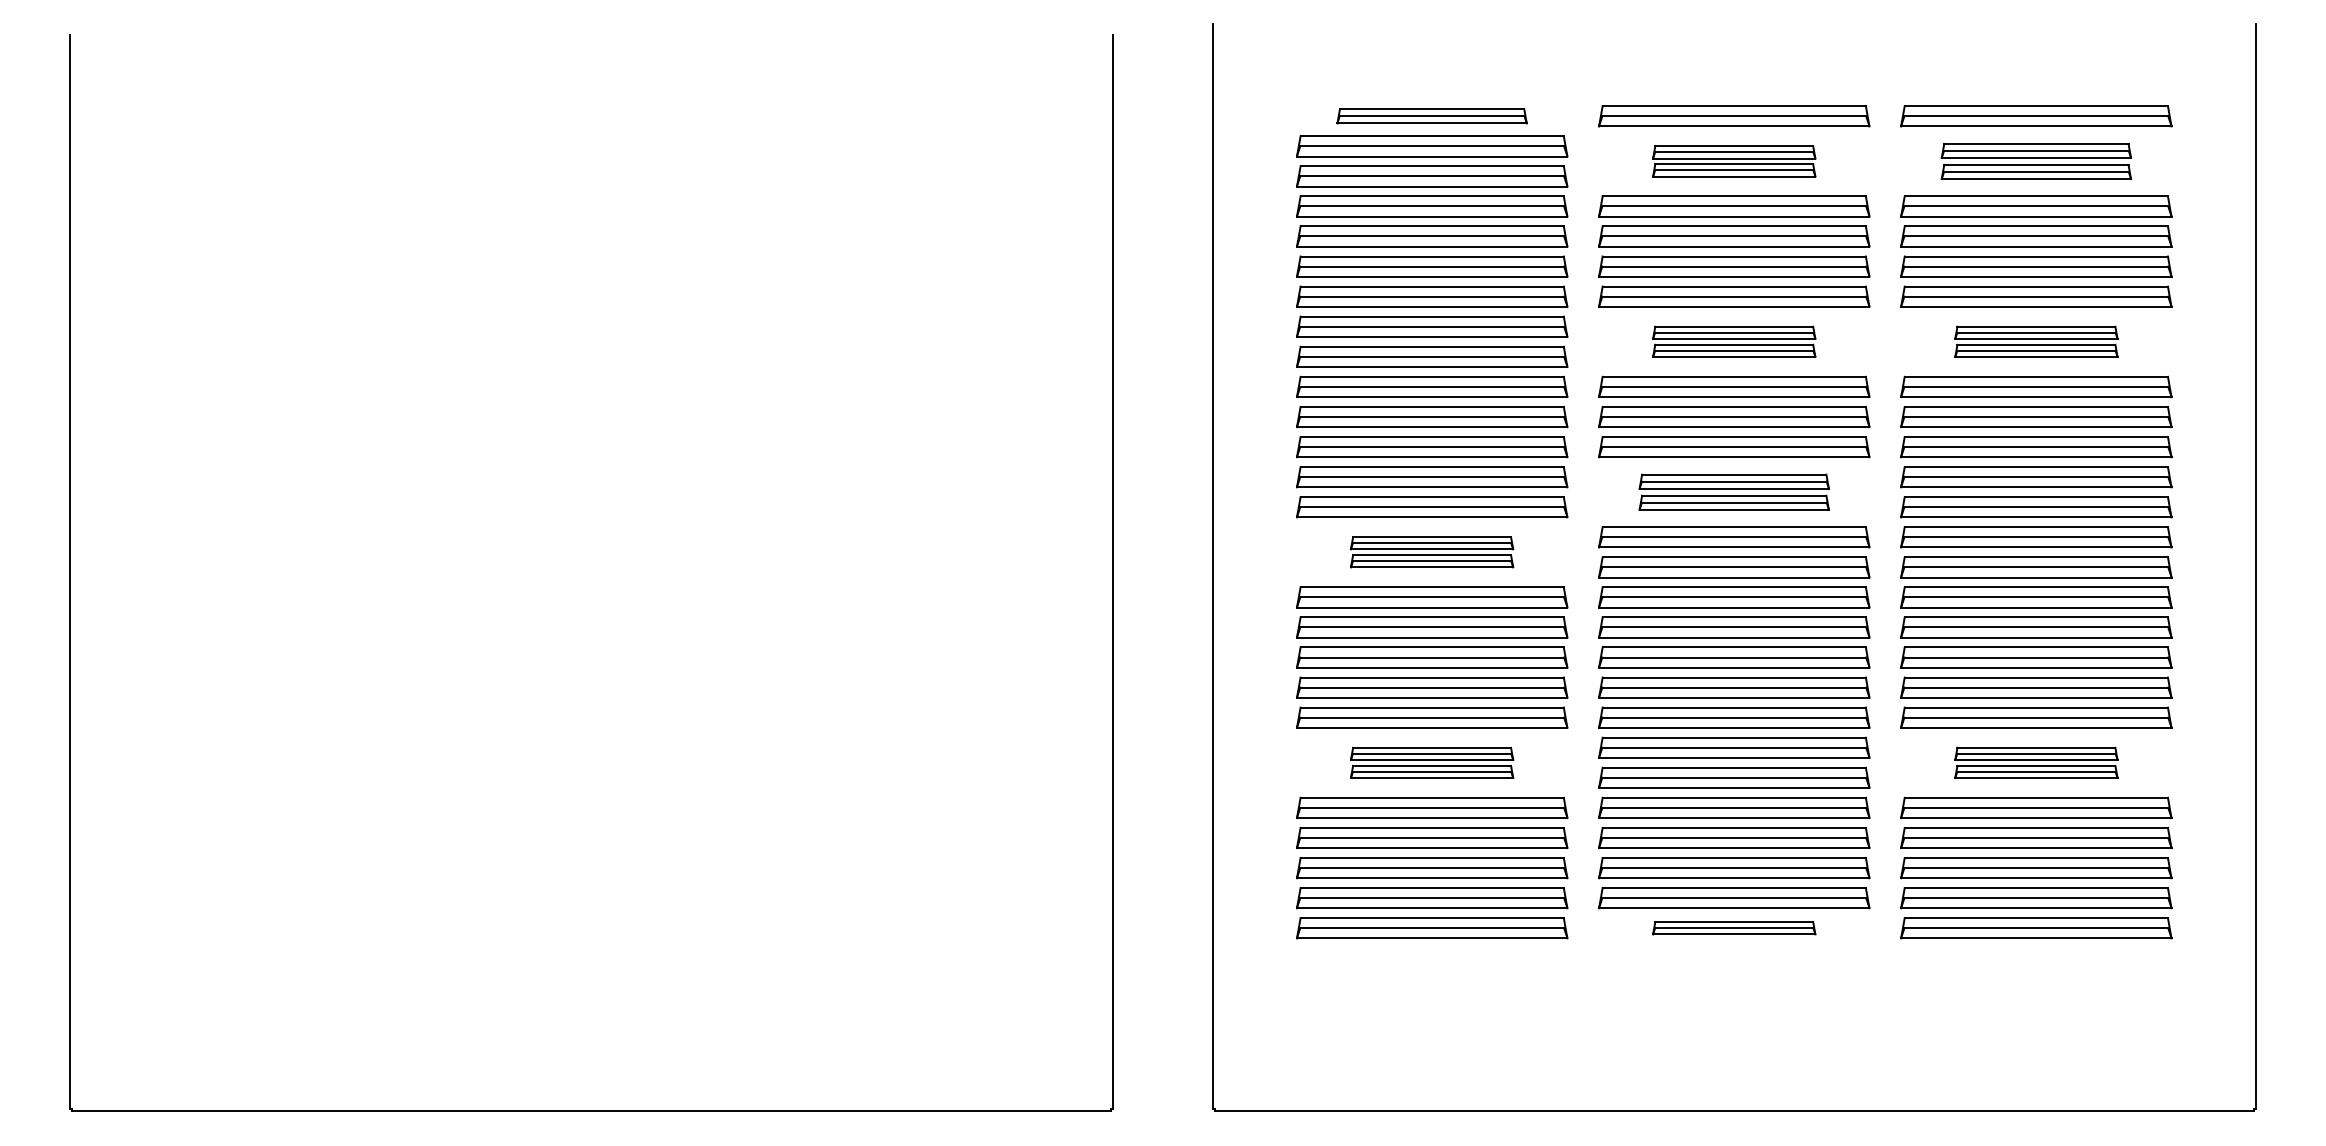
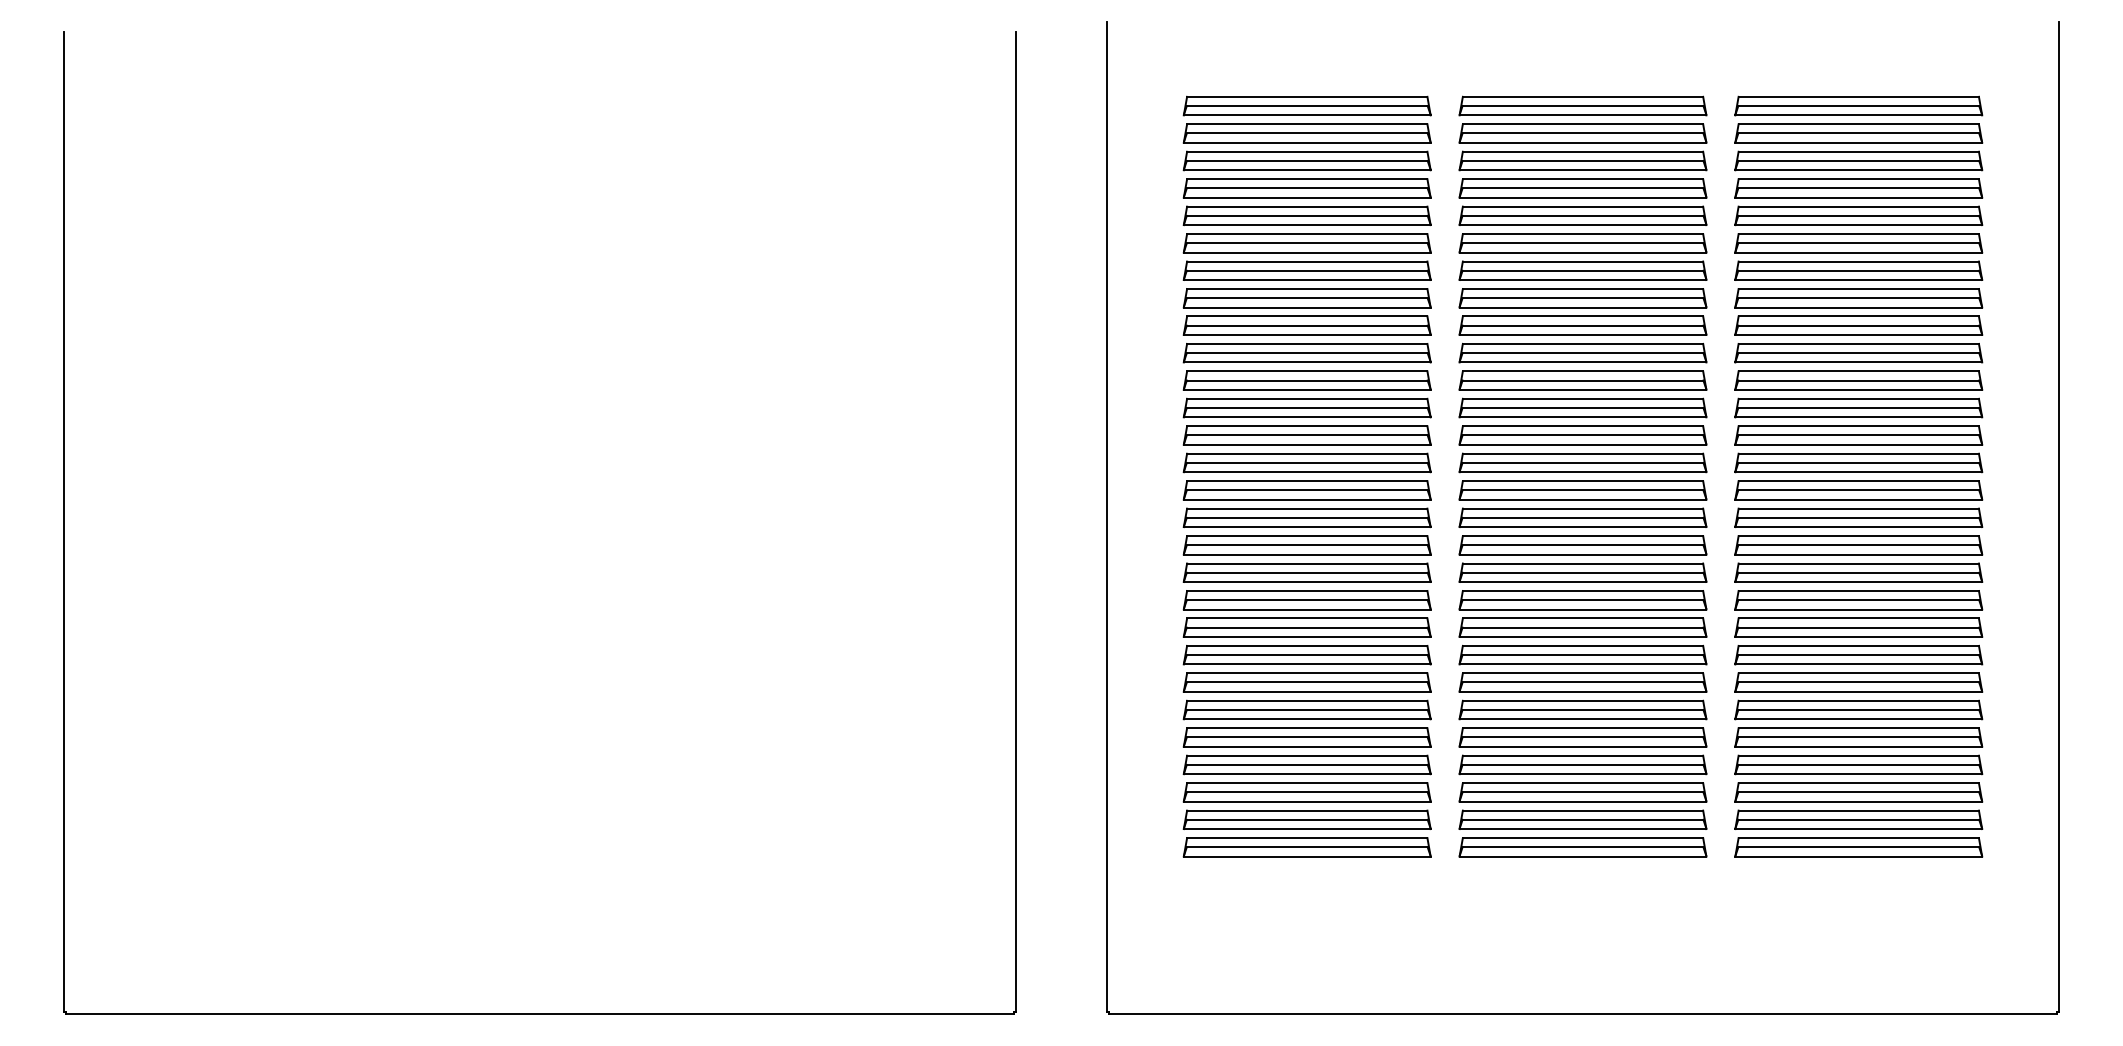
part: (1431, 115) -> (1306, 105), size x1.43
part: (1733, 161) -> (1582, 147), size x1.67
part: (2036, 161) -> (1858, 147), size x1.43
part: (1733, 341) -> (1582, 311), size x1.67
part: (2036, 341) -> (1858, 311), size x1.67
part: (1733, 492) -> (1582, 449), size x1.43
part: (1431, 551) -> (1306, 503), size x1.67
part: (1431, 763) -> (1306, 696), size x1.67
part: (2036, 763) -> (1858, 696), size x1.67
part: (1733, 928) -> (1582, 847), size x1.67

